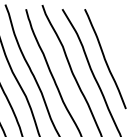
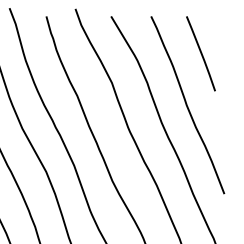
line: (112, 30) -> (200, 54), added

